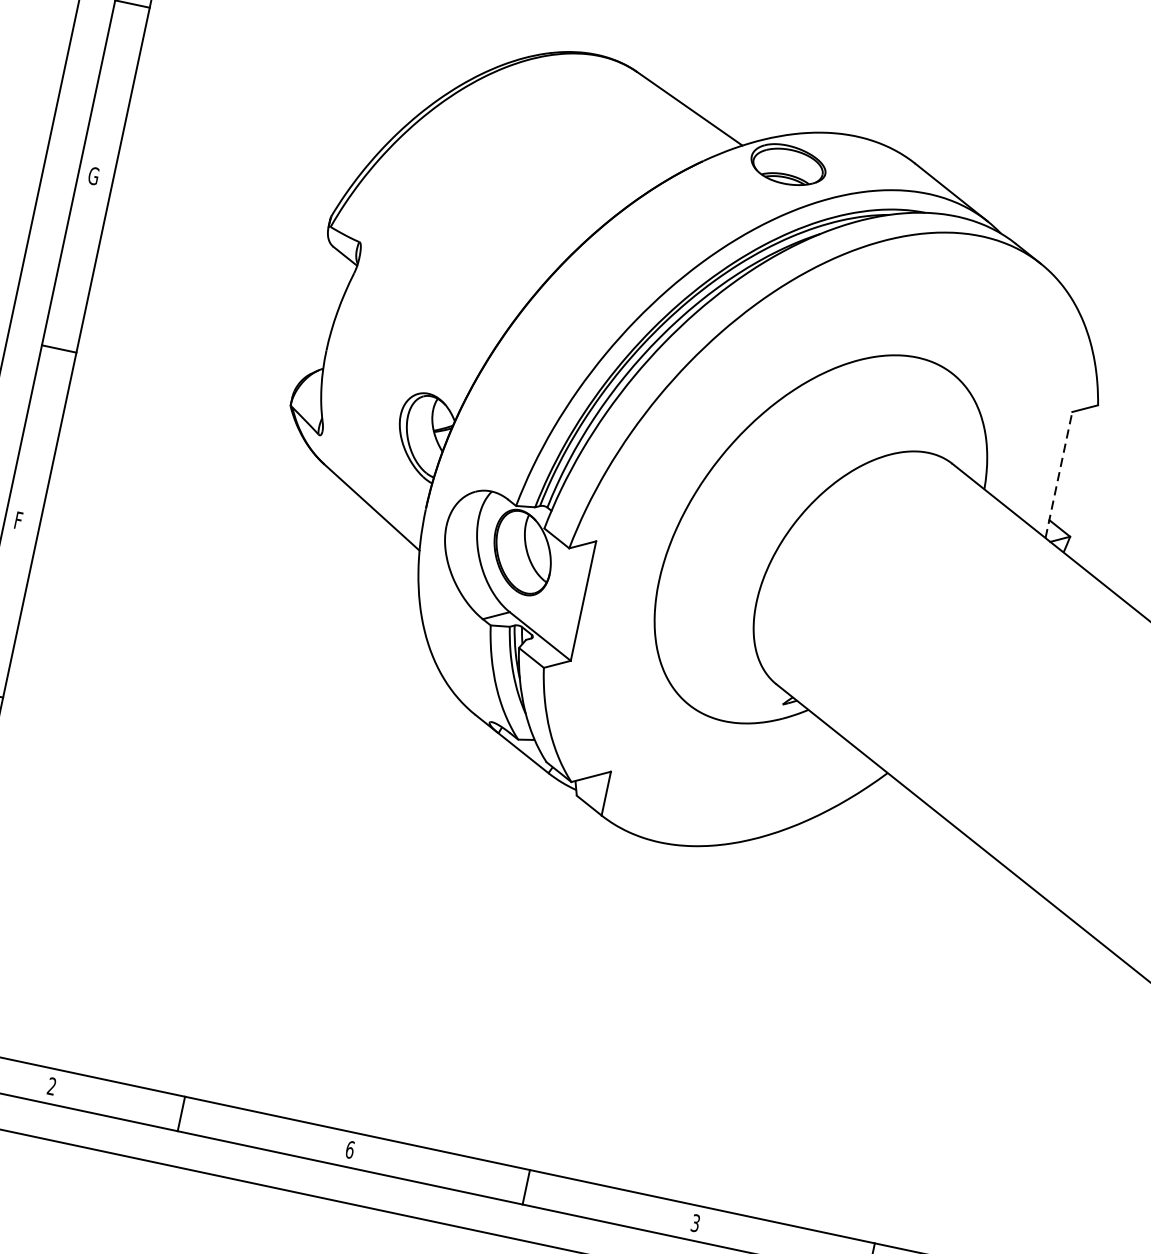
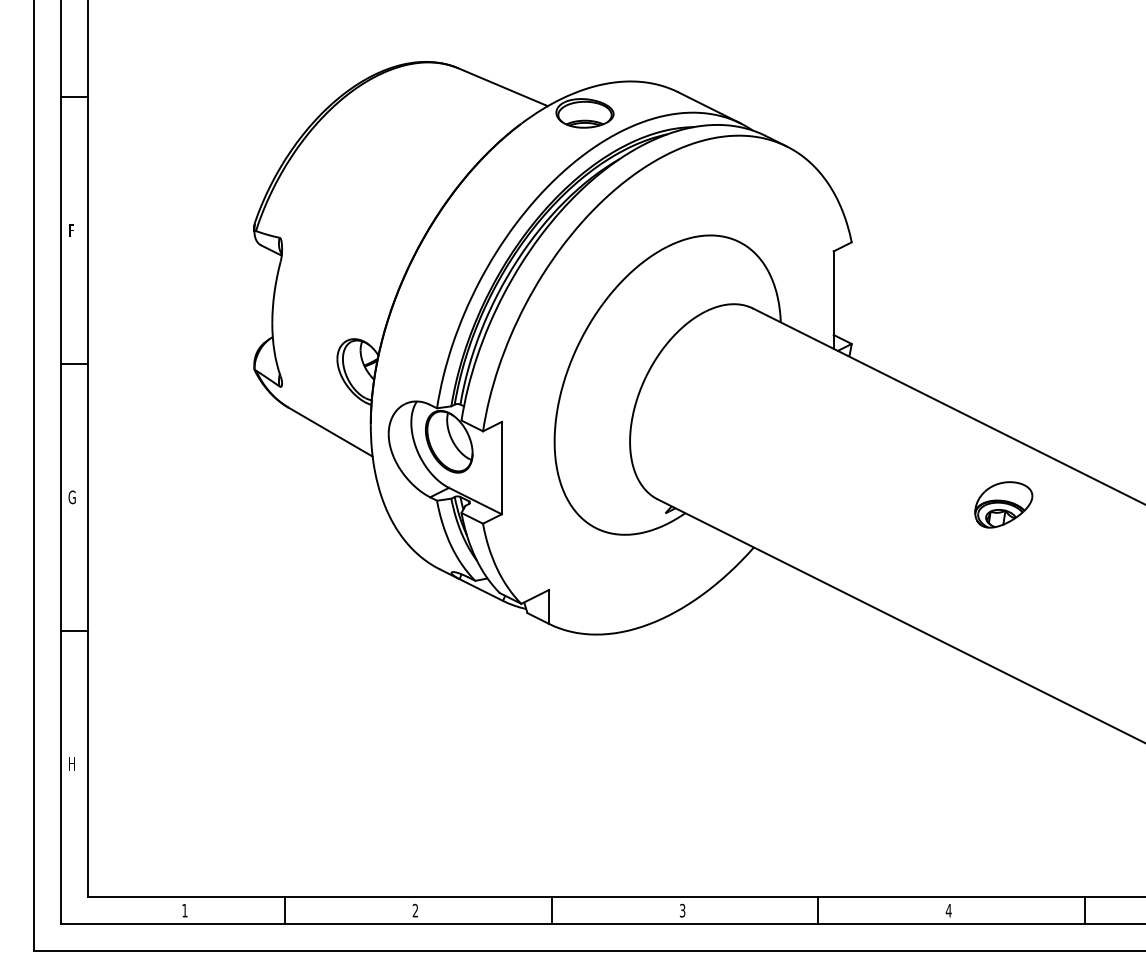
text: (93, 175) -> (72, 230), G -> F
line: (1058, 475) -> (833, 300), dashed -> solid
text: (18, 520) -> (71, 497), F -> G
text: (51, 1086) -> (184, 910), 2 -> 1
text: (350, 1149) -> (415, 910), 6 -> 2

